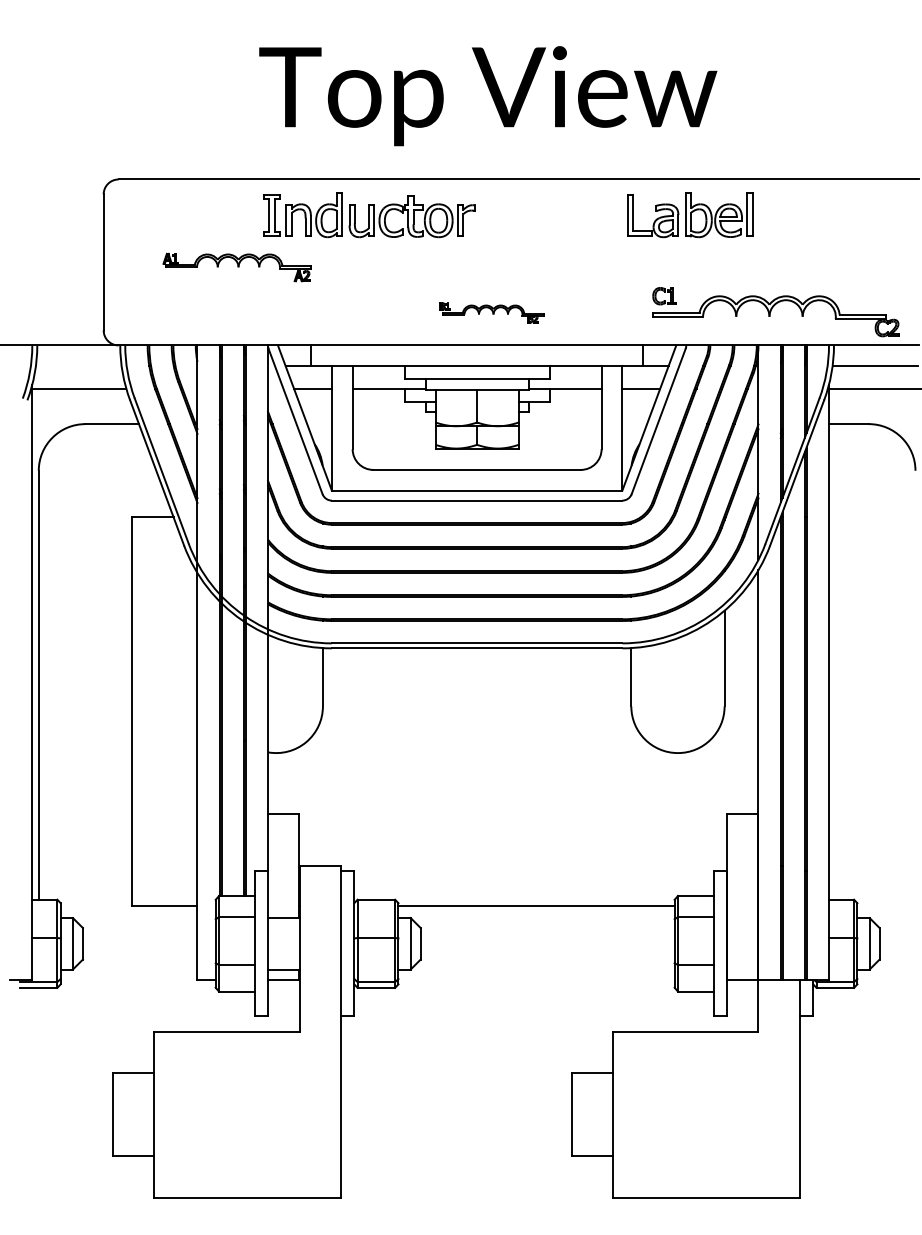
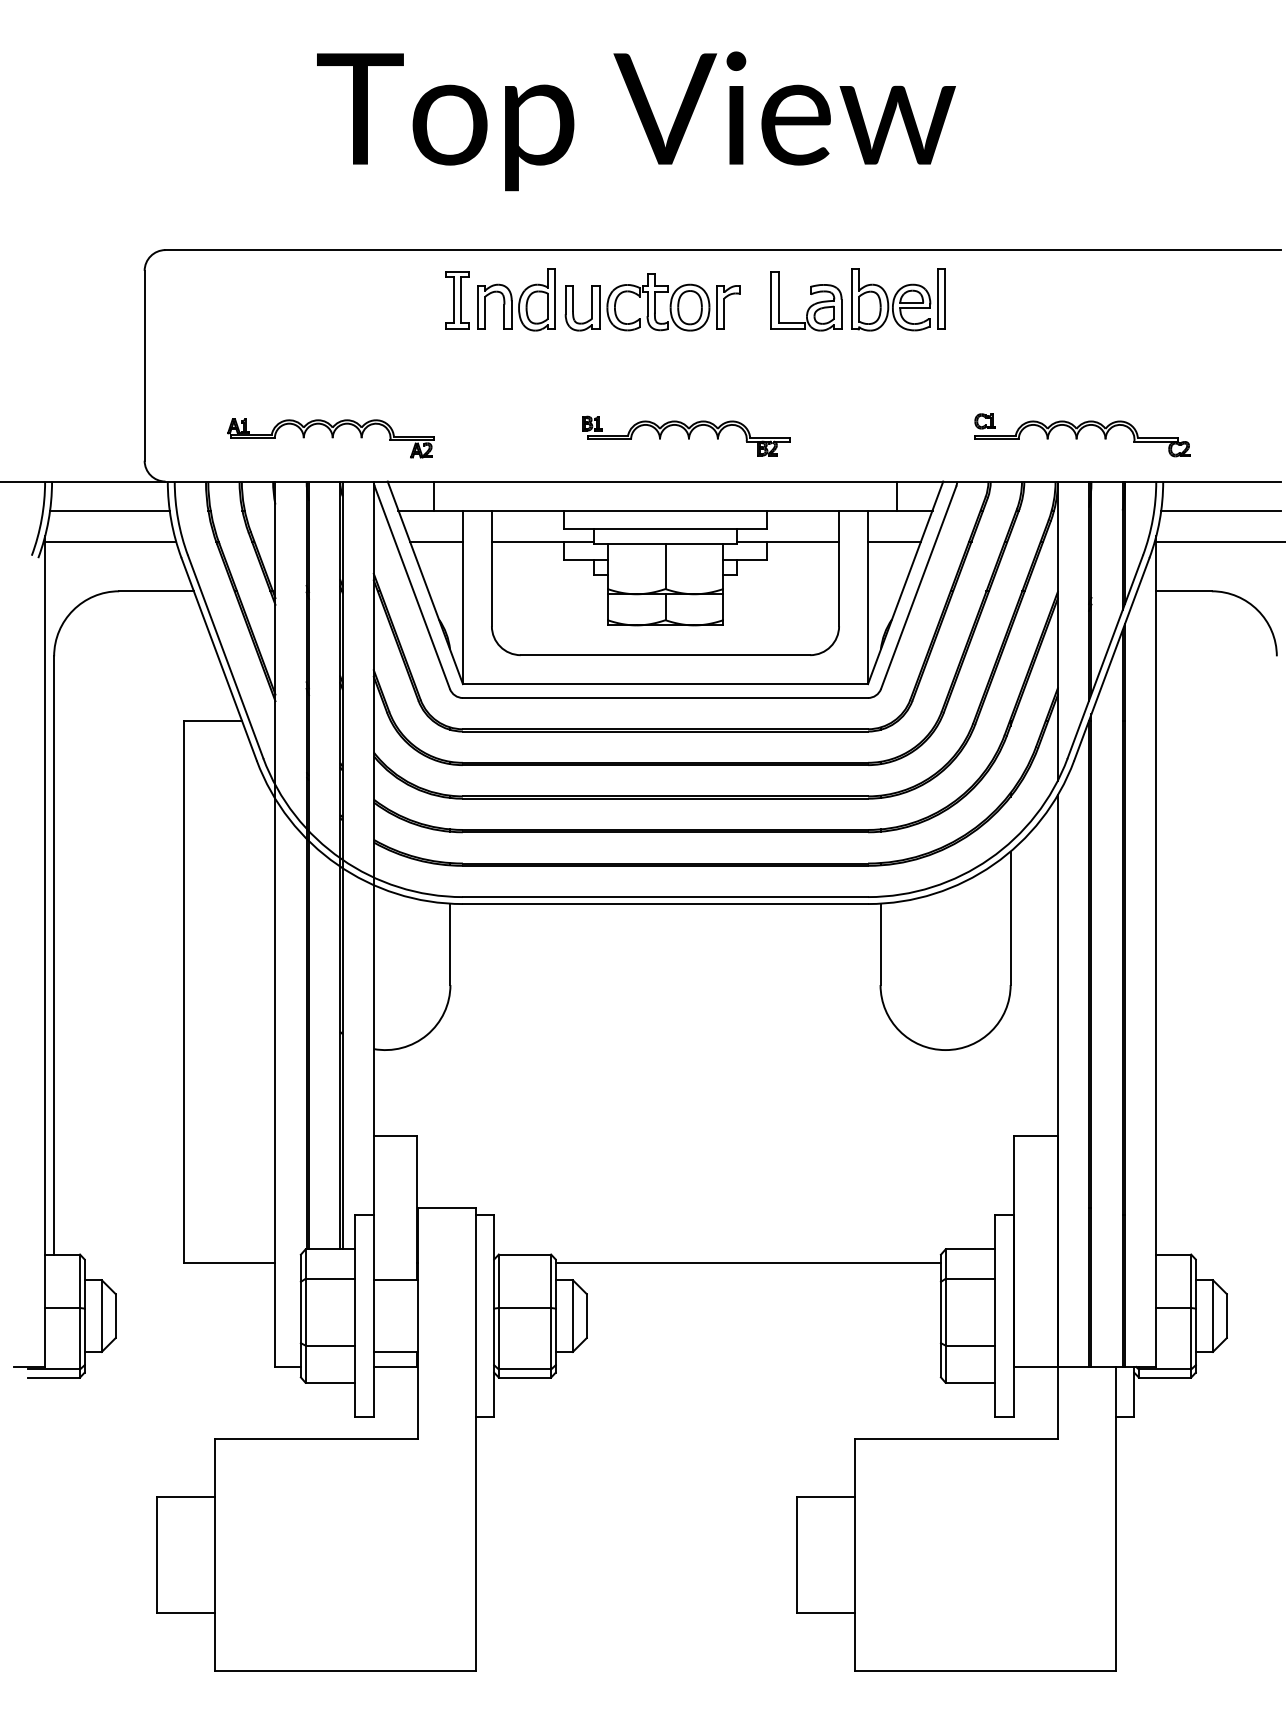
text: (488, 96) -> (636, 121), moved
part: (369, 215) -> (593, 300), moved
part: (690, 215) -> (858, 300), moved
part: (236, 267) -> (329, 438), moved
part: (492, 312) -> (686, 435), size x1.43
part: (775, 312) -> (1081, 435), size x0.62
line: (78, 366) -> (109, 510), added

